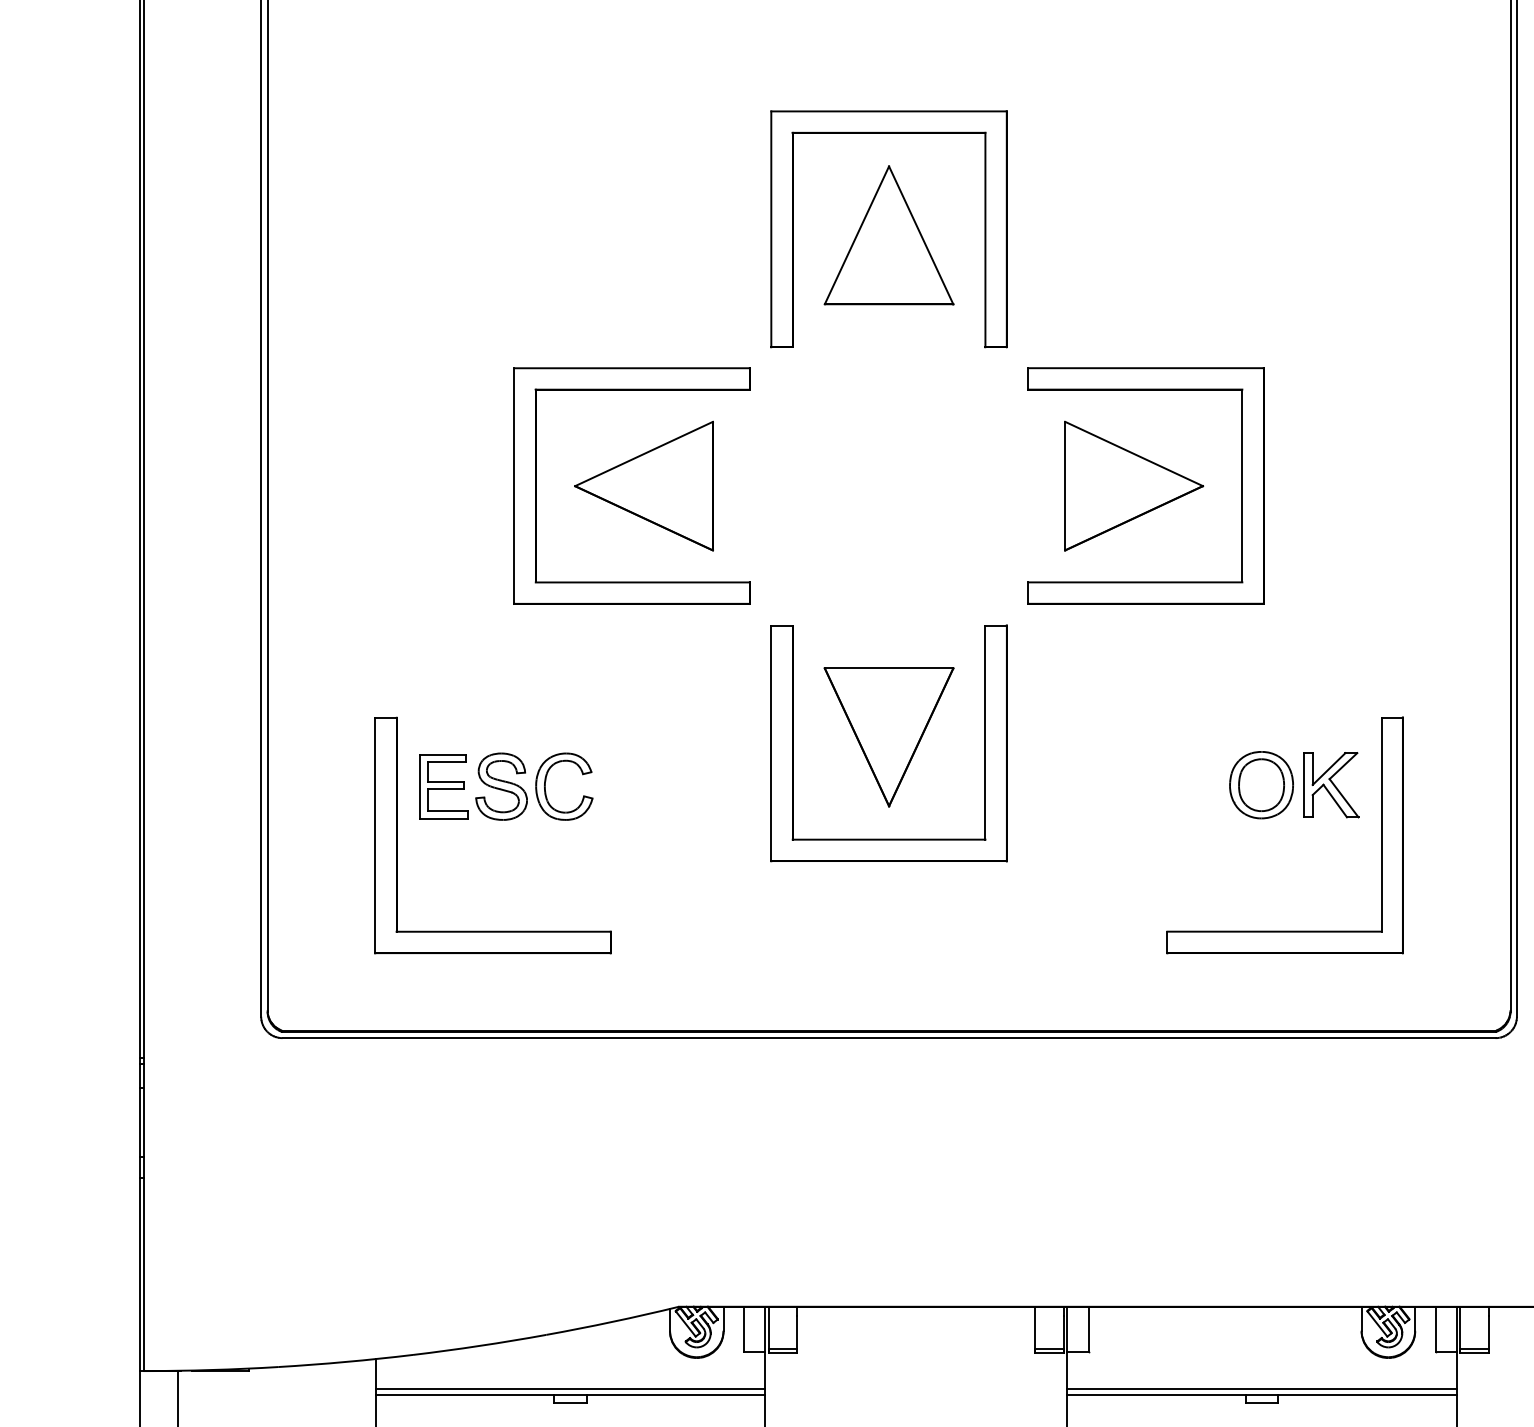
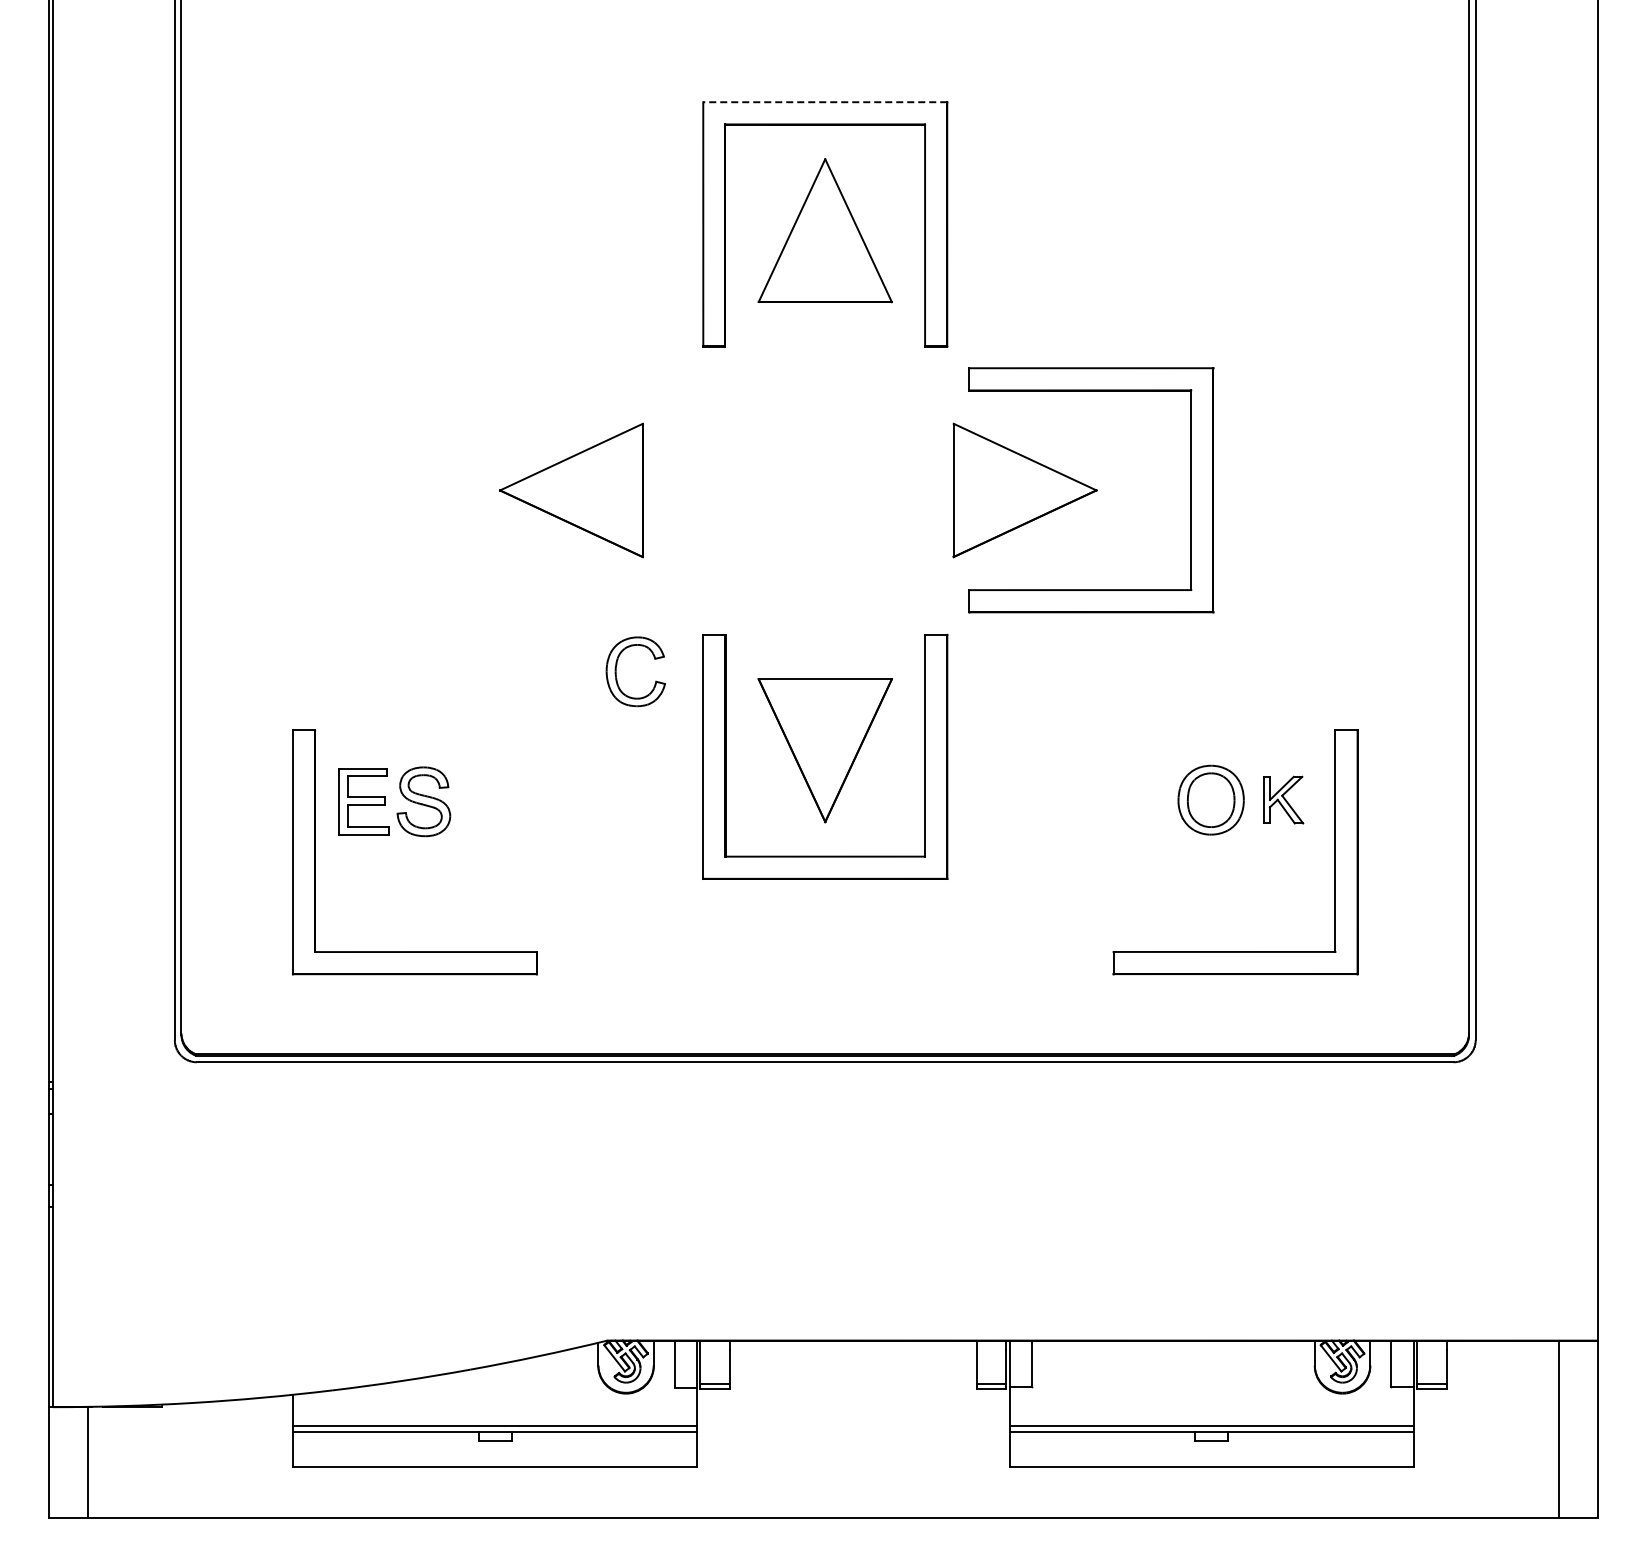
line: (889, 111) -> (825, 102), solid -> dashed
part: (632, 390) -> (559, 391), removed
part: (1133, 486) -> (1024, 490), moved
part: (546, 780) -> (617, 665), moved
part: (1331, 784) -> (1283, 799), size x0.7

